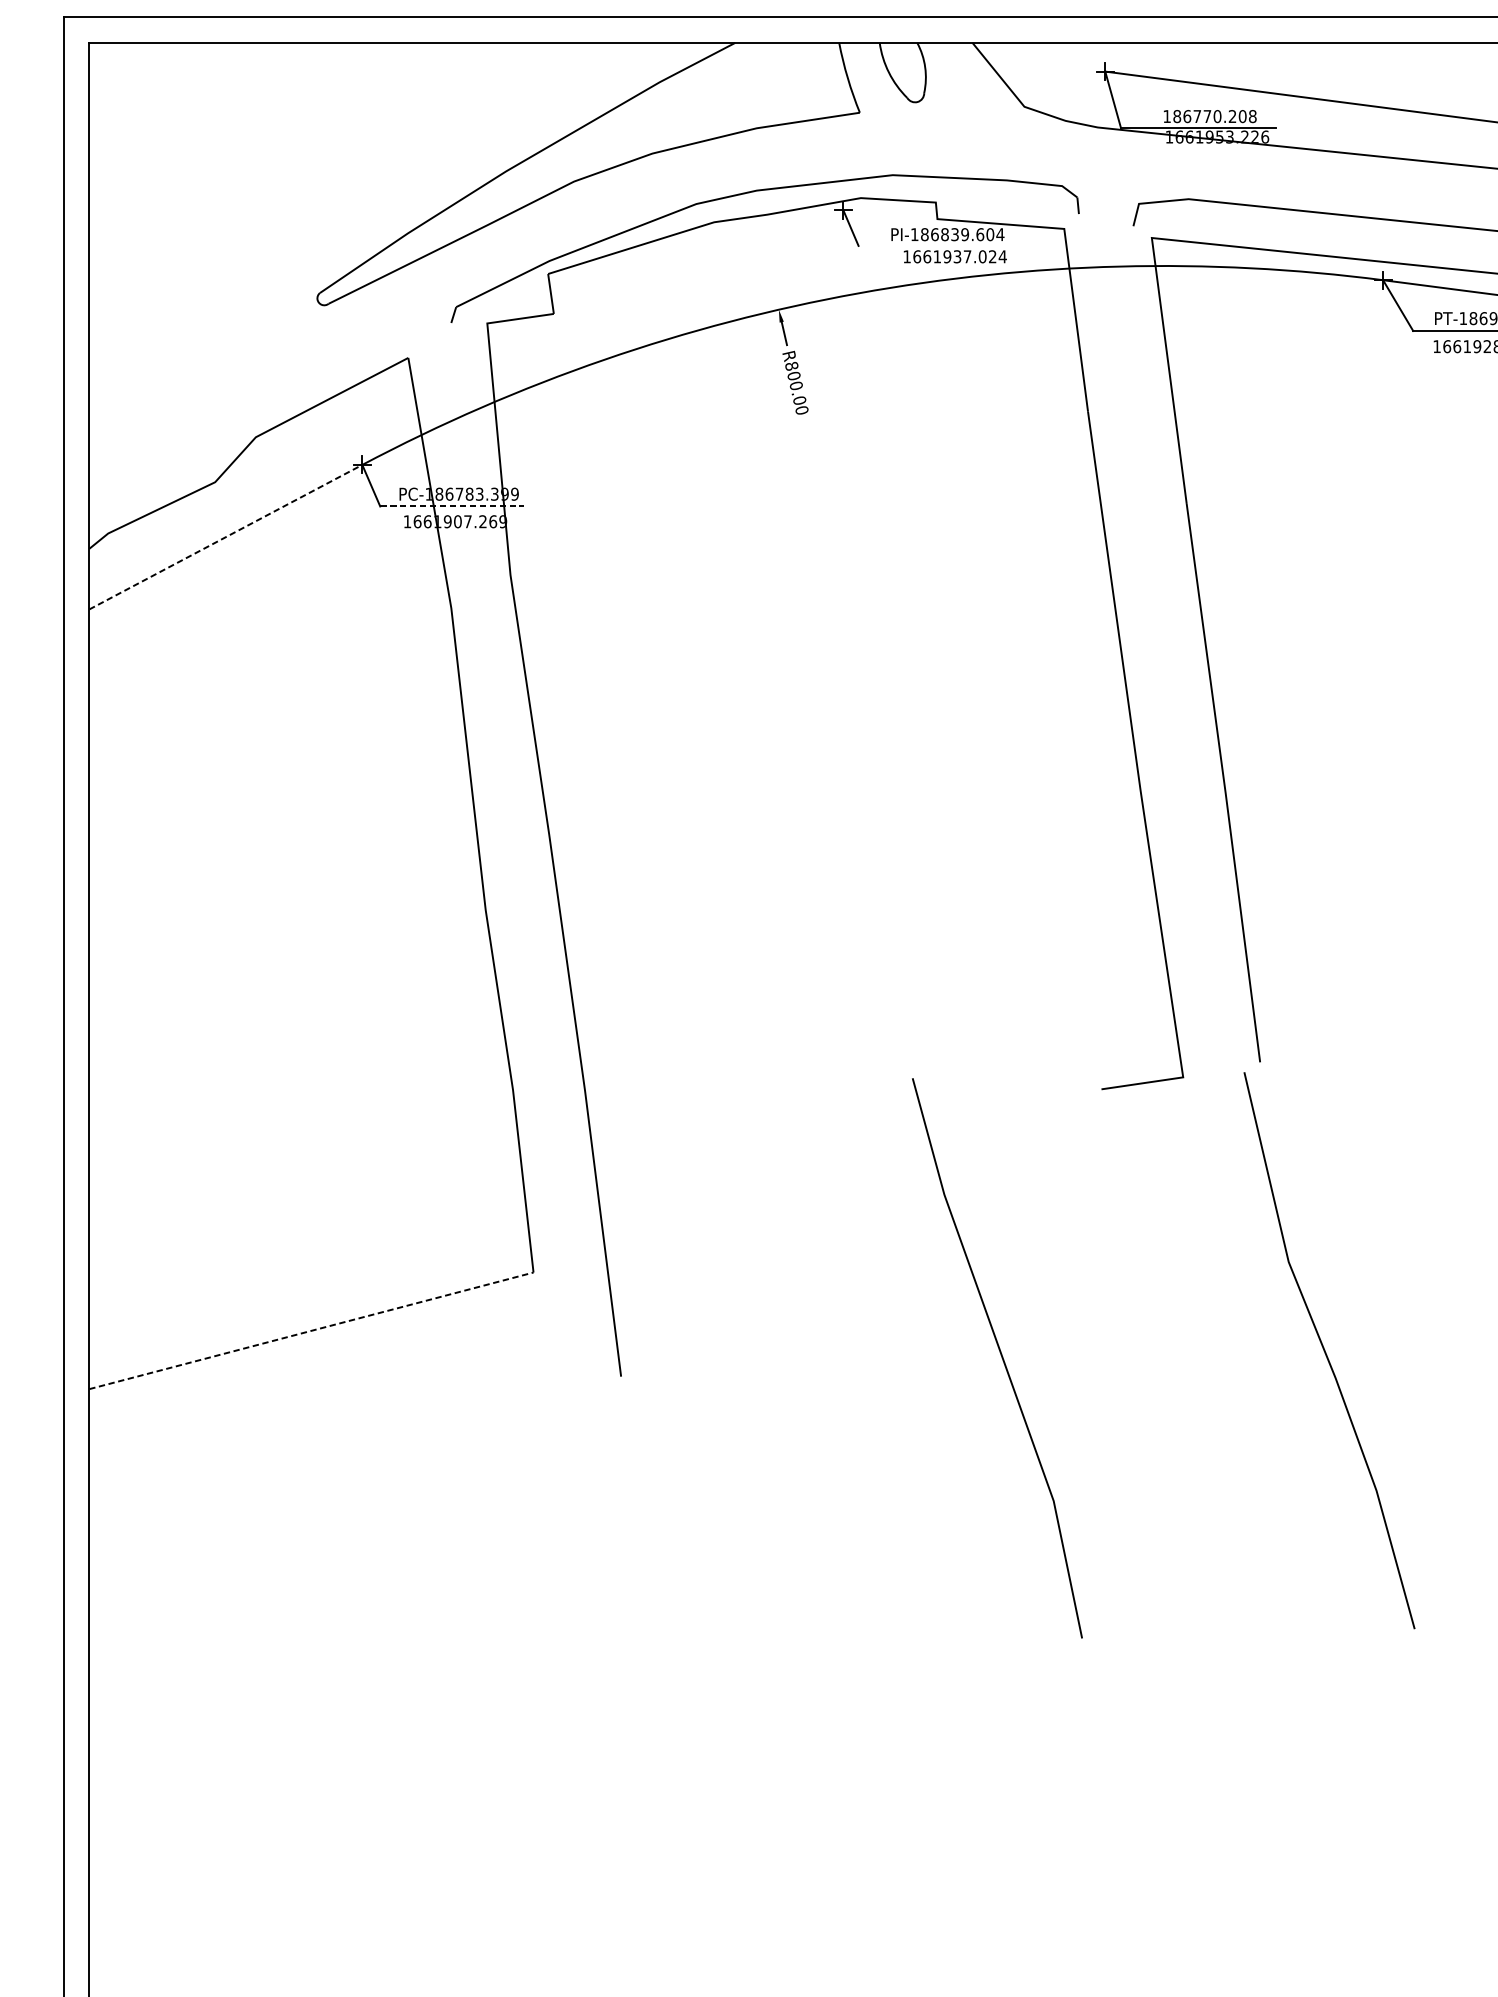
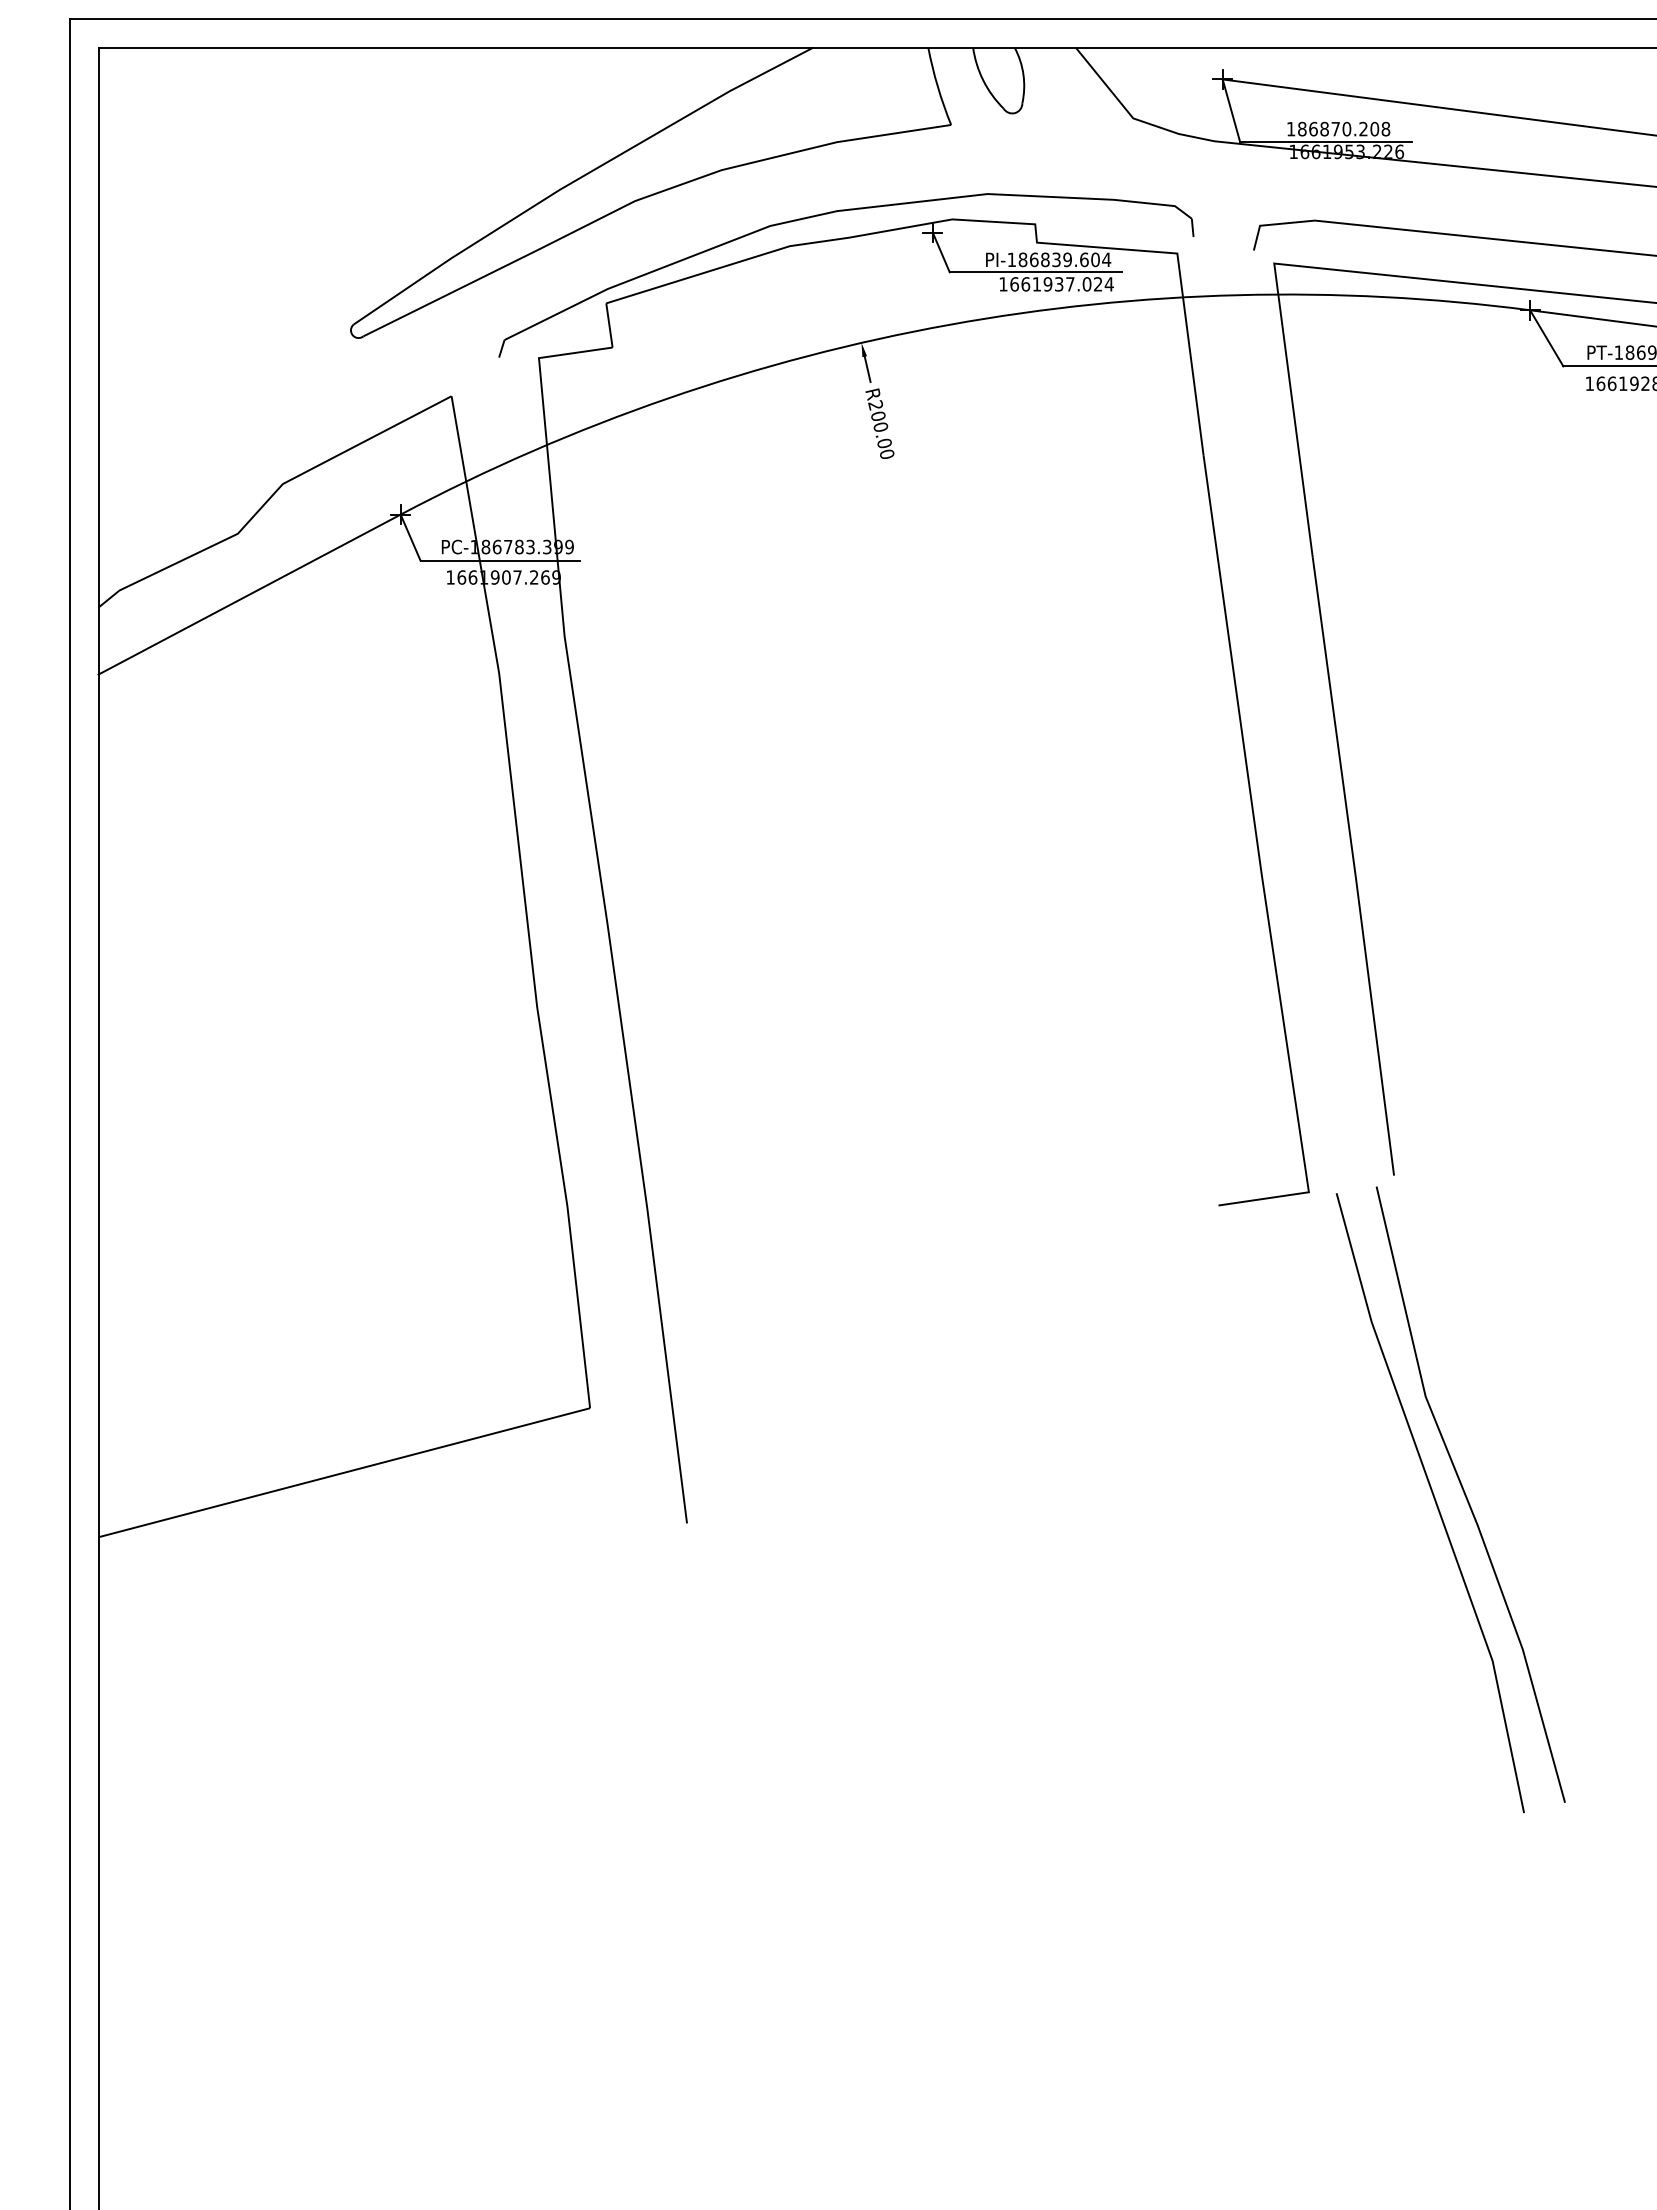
text: (1197, 115) -> (1324, 128), 186770.208 -> 186870.208
line: (936, 246) -> (1035, 272), added
text: (791, 366) -> (875, 405), R800.00 -> R200.00
line: (452, 506) -> (500, 560), dashed -> solid
line: (225, 537) -> (249, 594), dashed -> solid
line: (311, 1330) -> (344, 1472), dashed -> solid
line: (1001, 1356) -> (1434, 1501), moved

